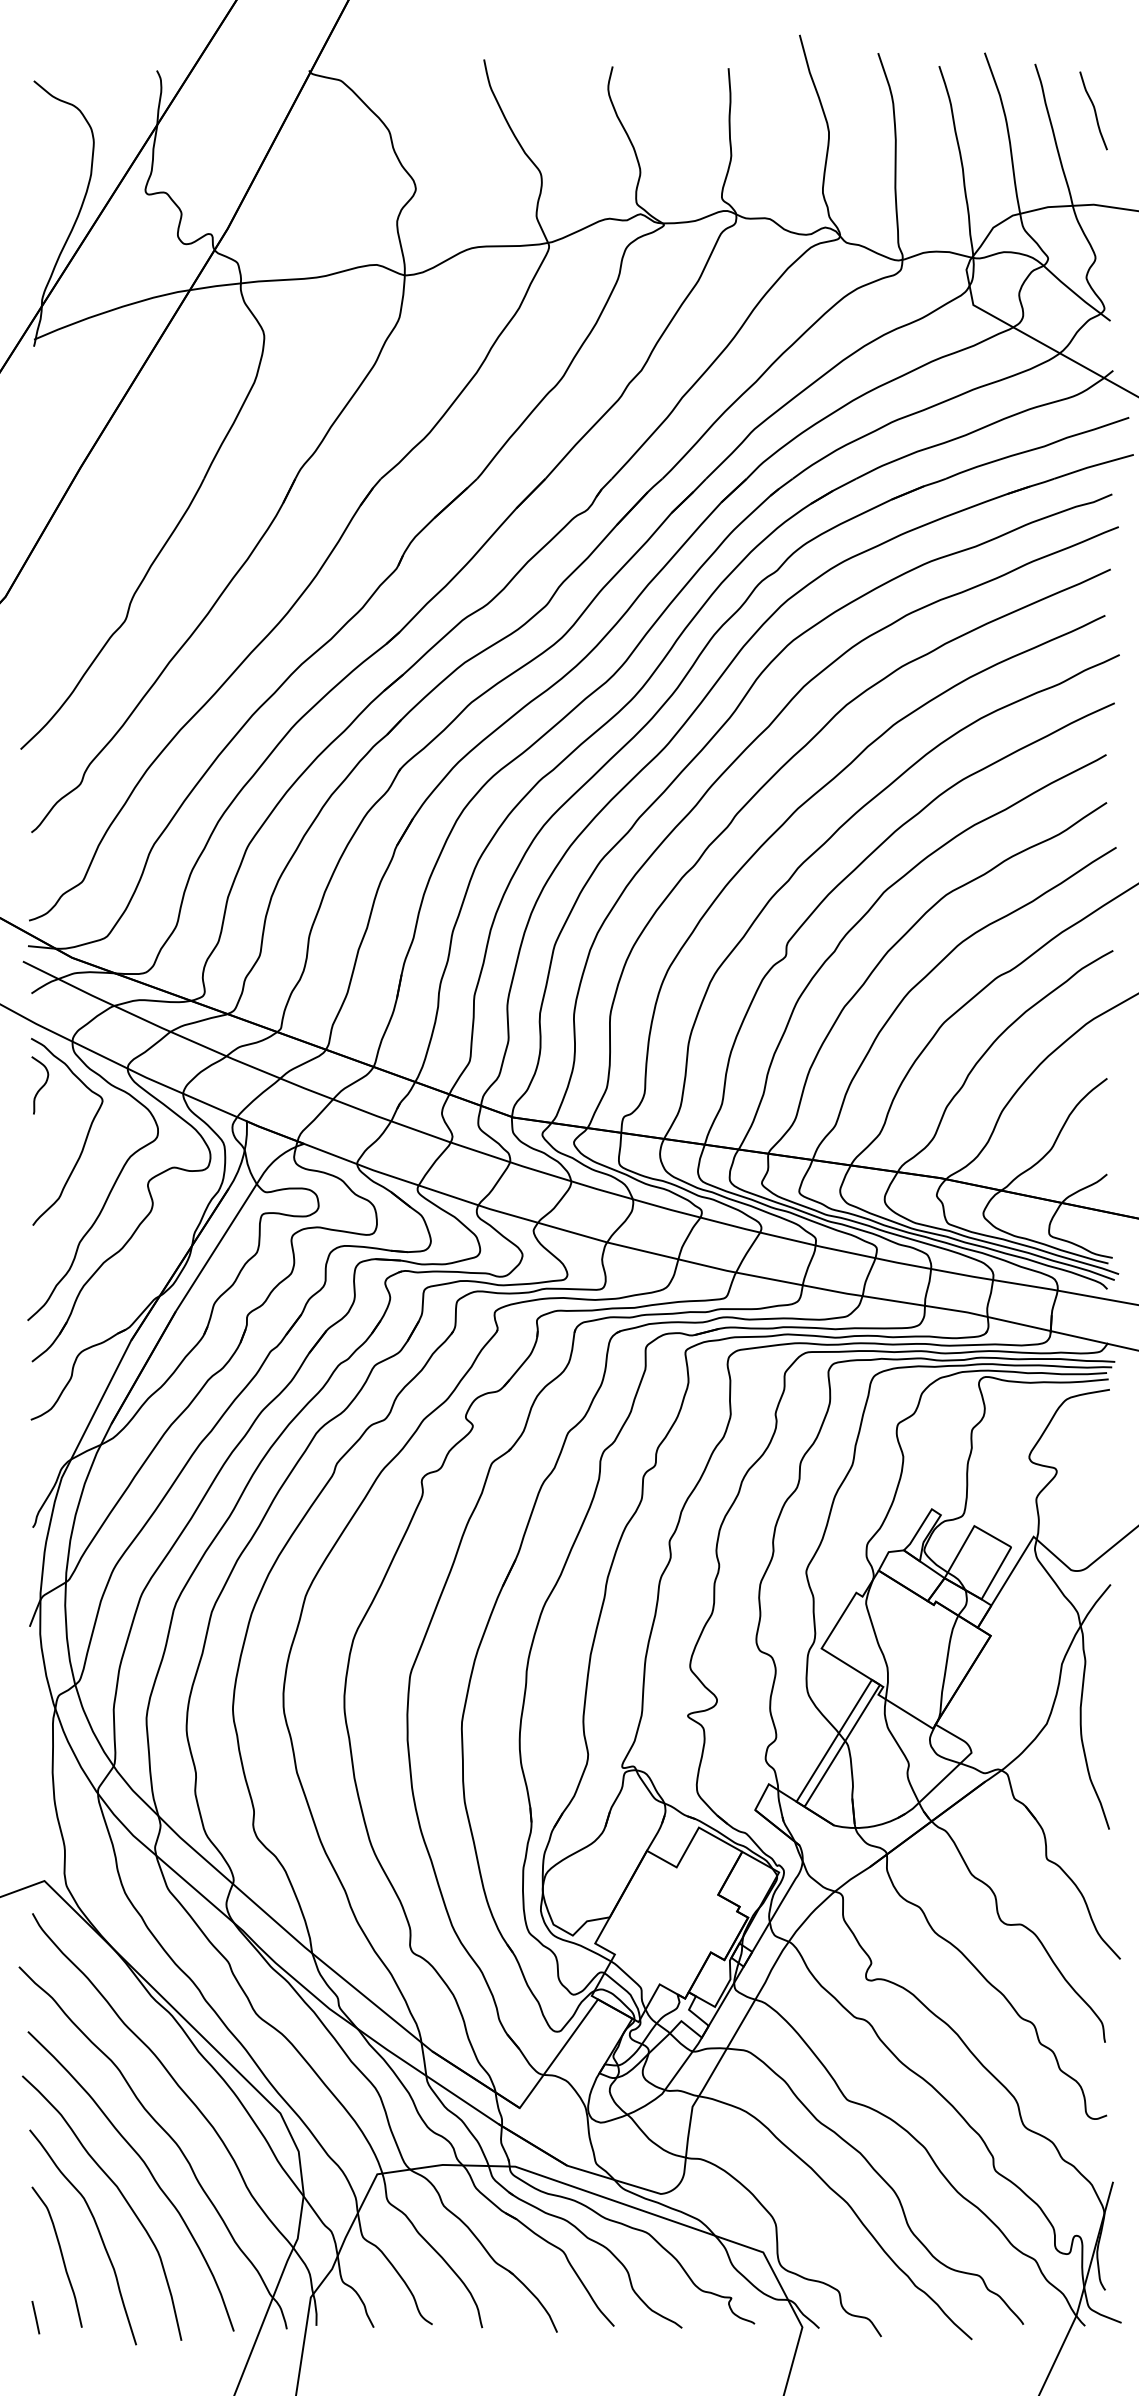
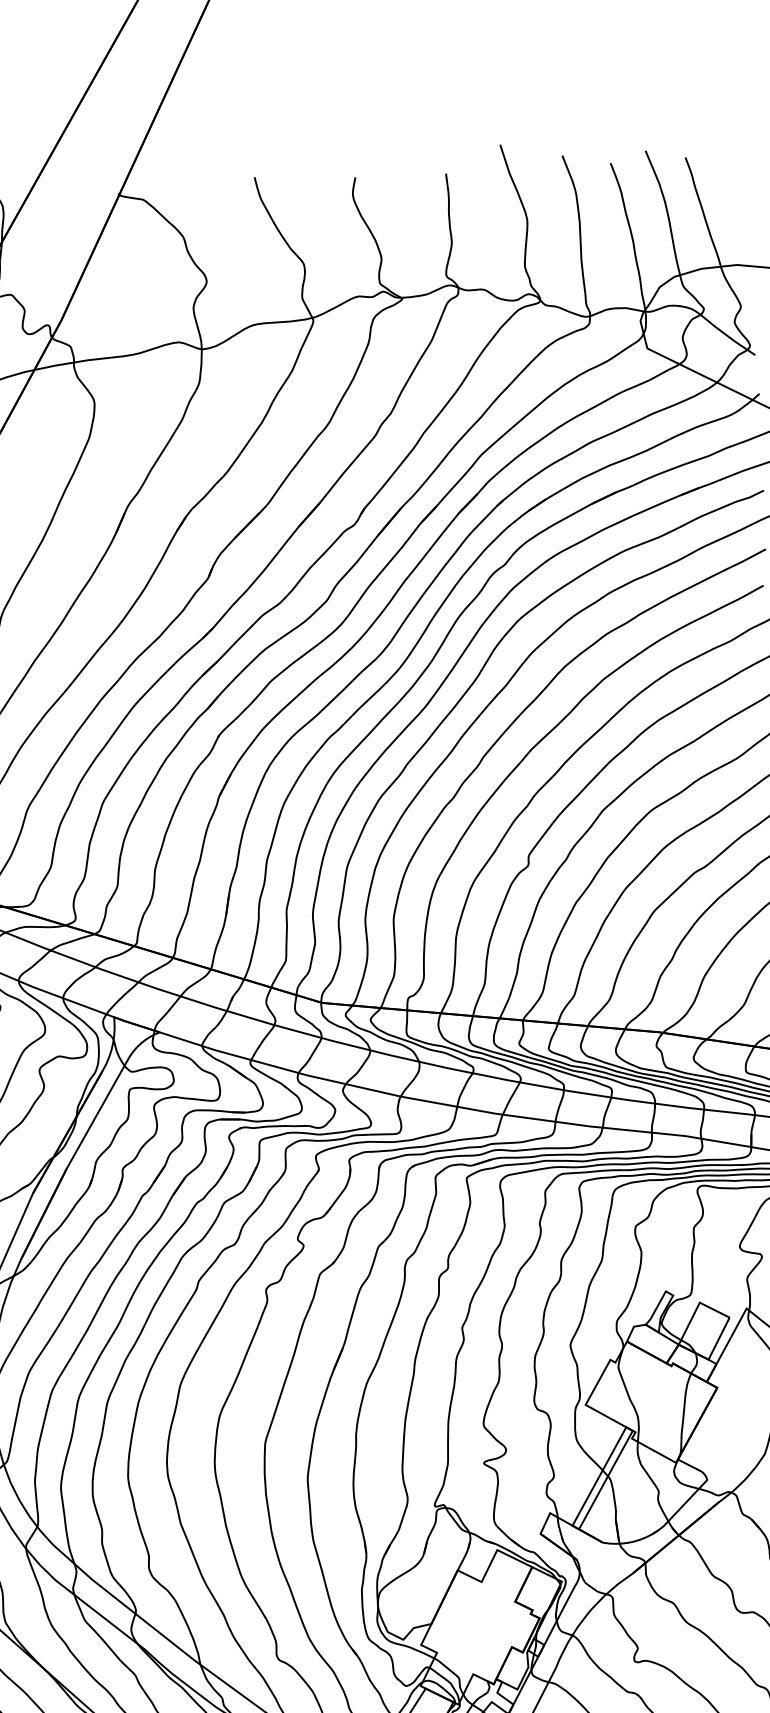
curve: (1093, 109) -> (732, 190), removed

